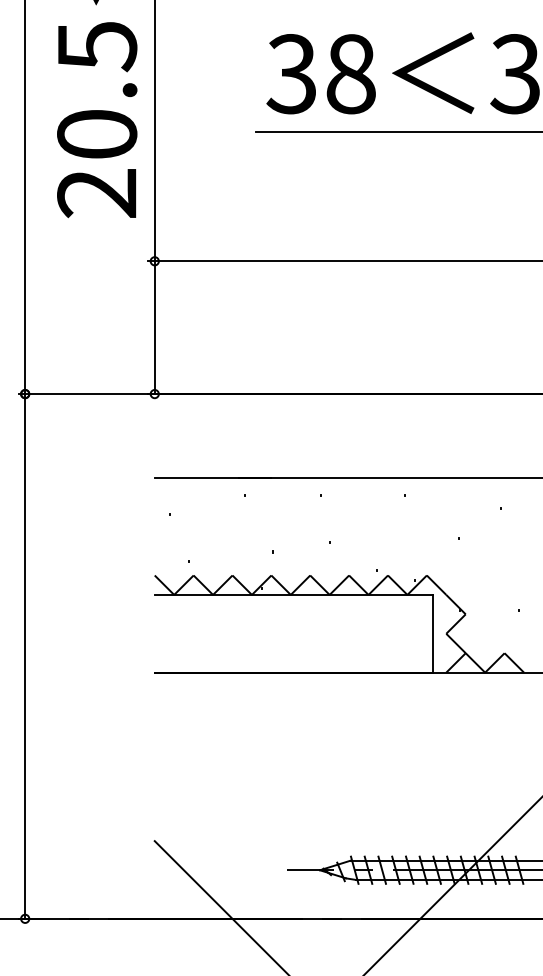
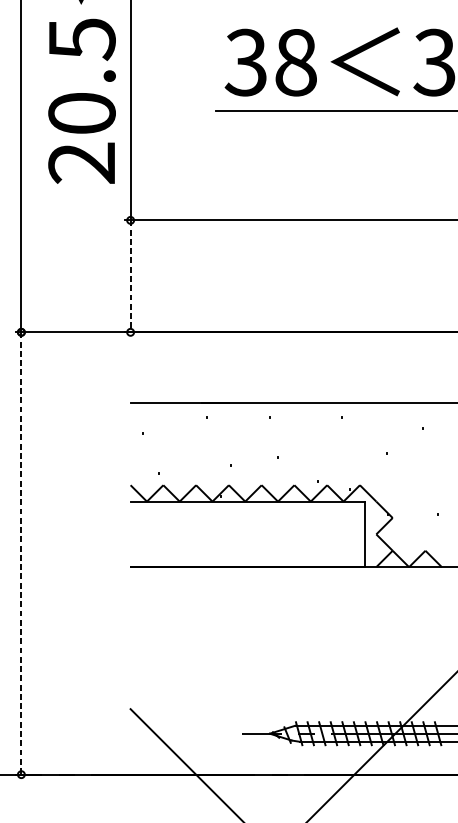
line: (154, 328) -> (130, 277), solid -> dashed
line: (25, 656) -> (21, 553), solid -> dashed

